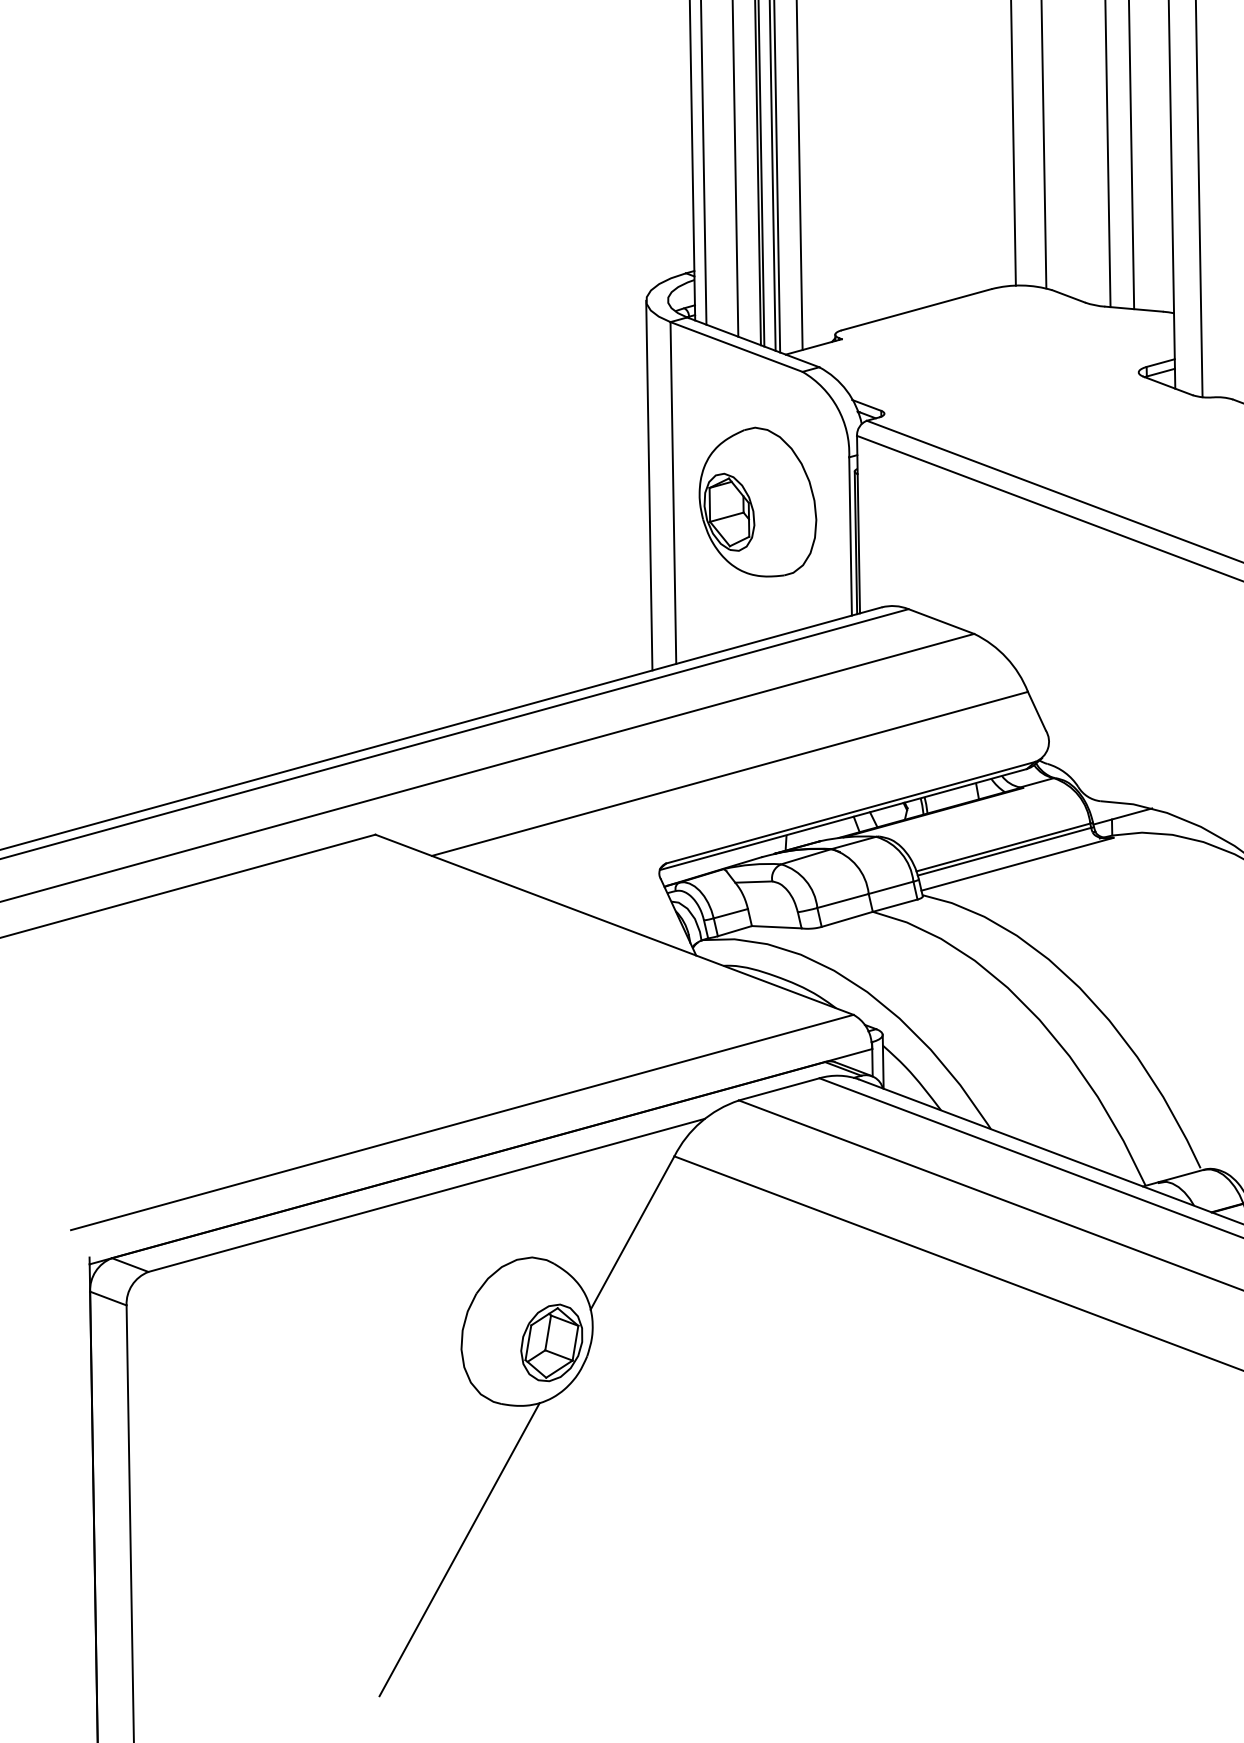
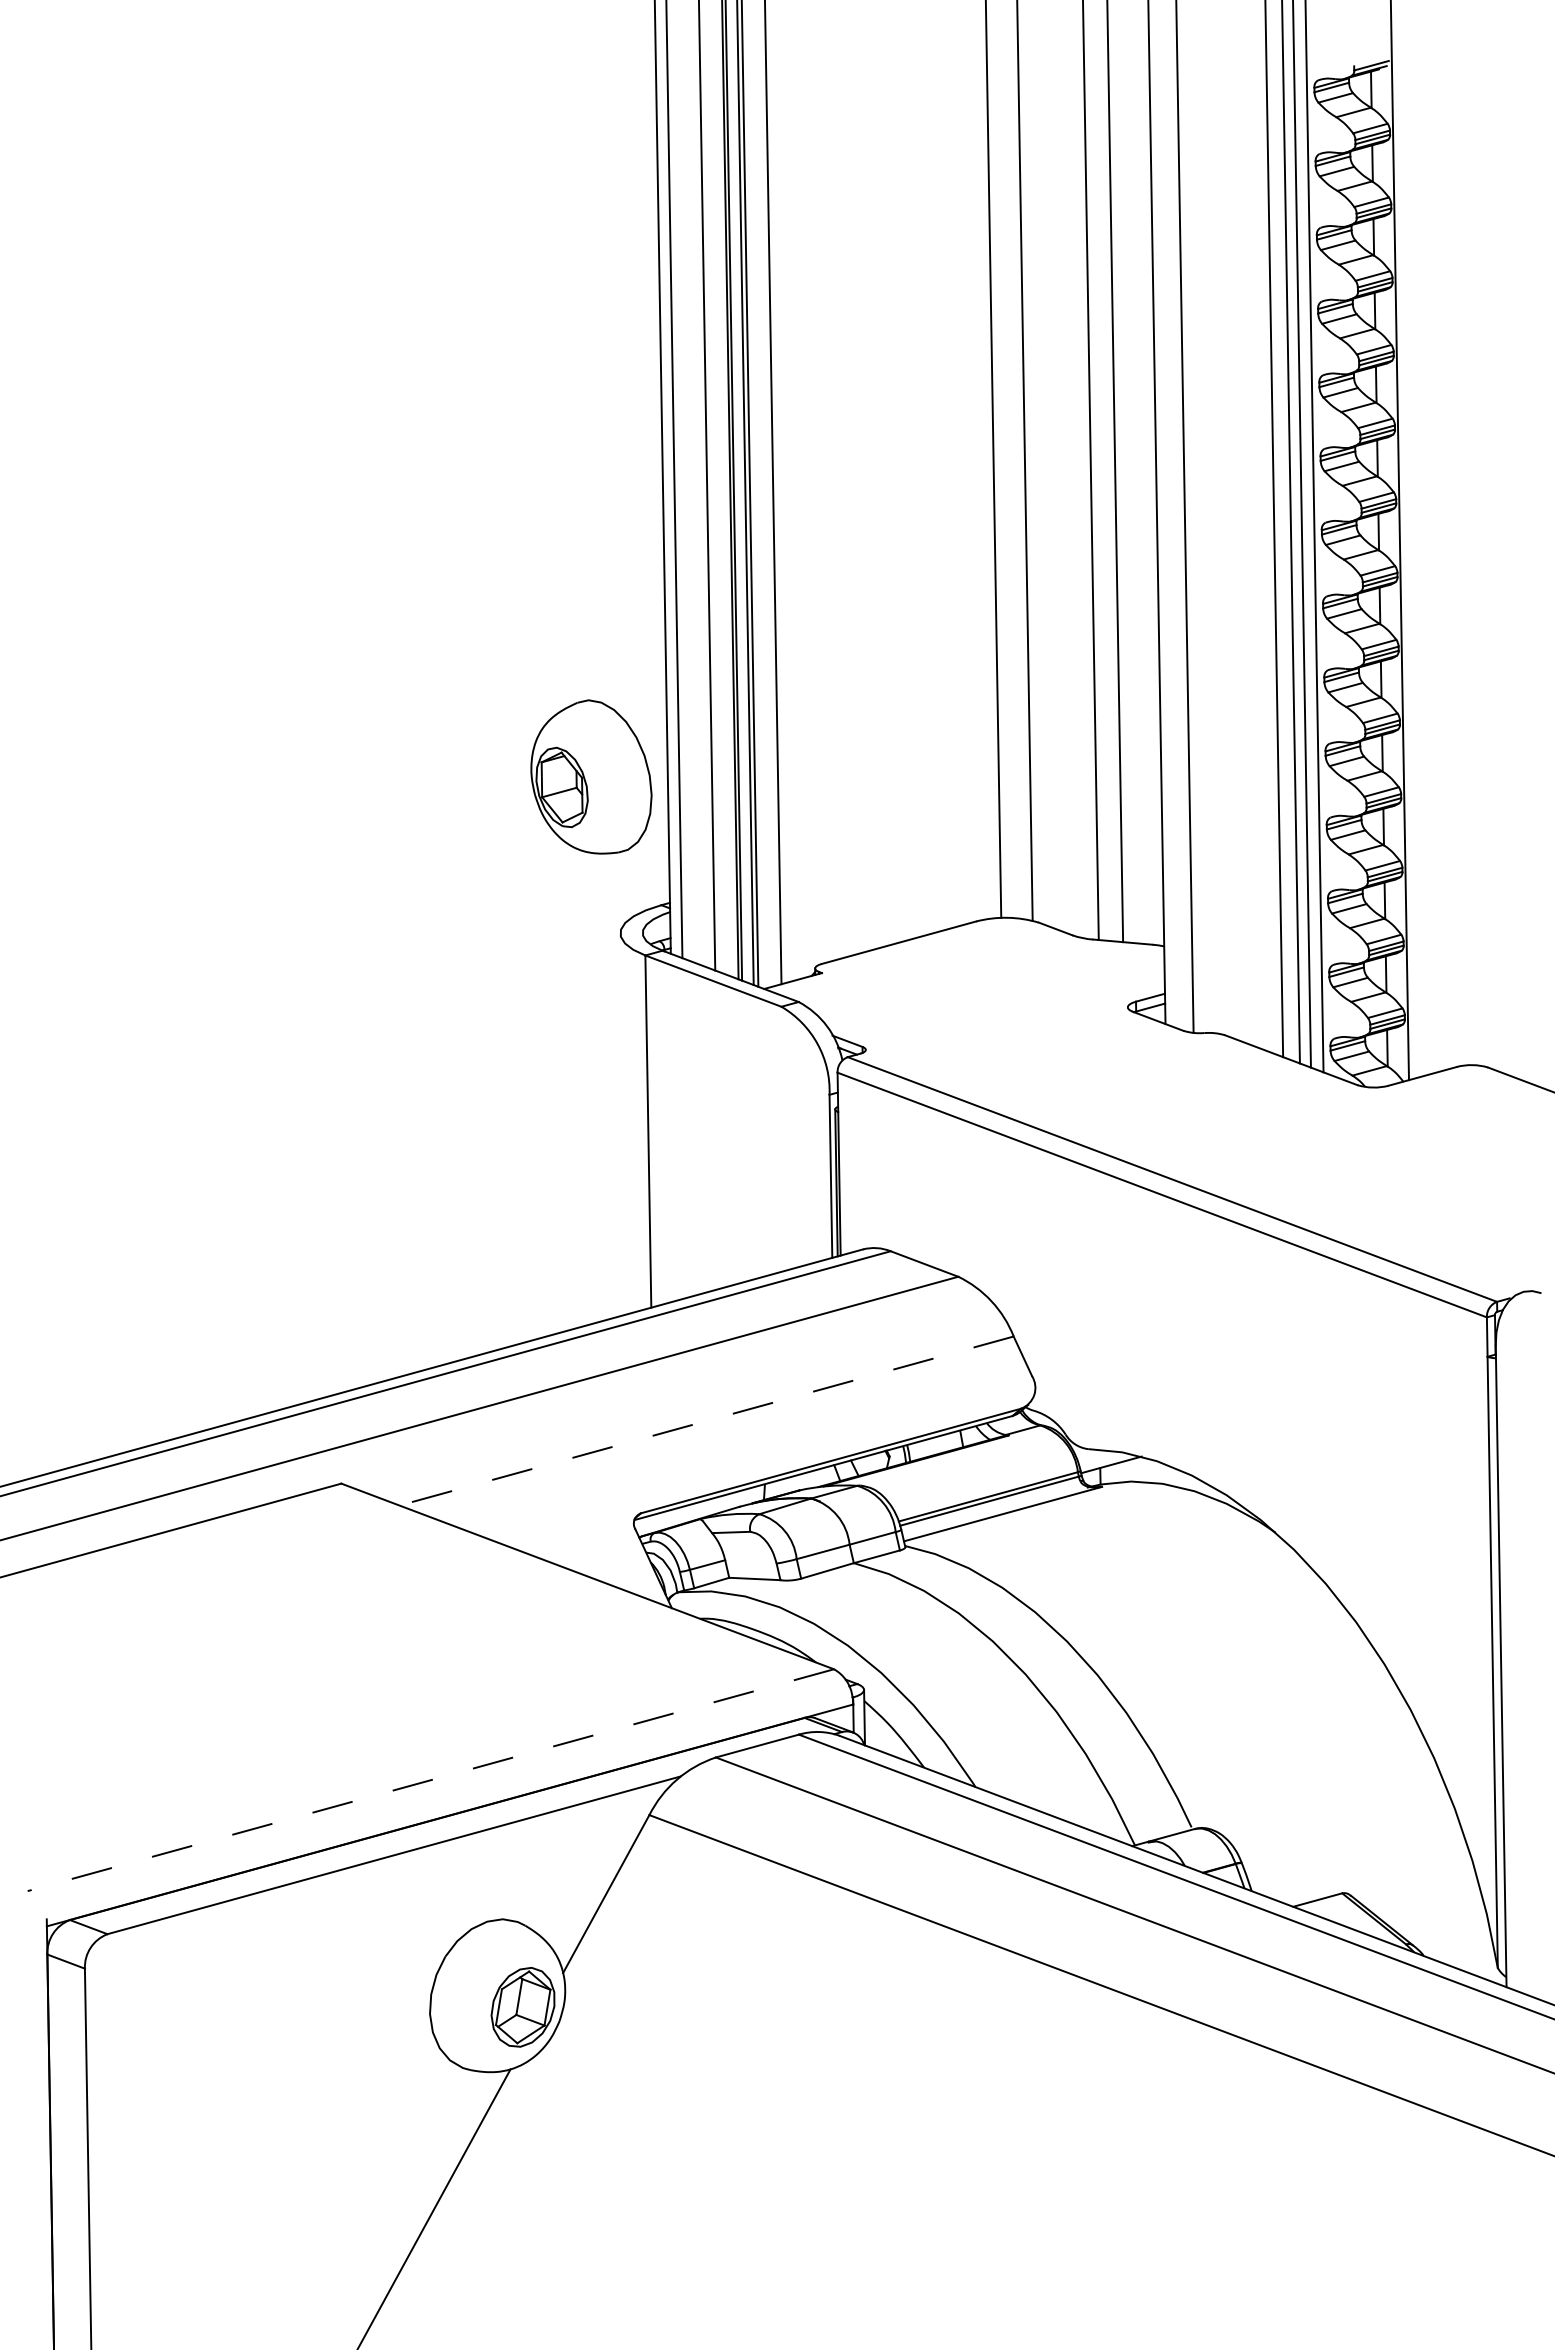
line: (649, 485) -> (623, 1123), removed
part: (757, 501) -> (591, 776), moved
line: (729, 774) -> (706, 1421), solid -> dashed
line: (461, 1122) -> (430, 1780), solid -> dashed

